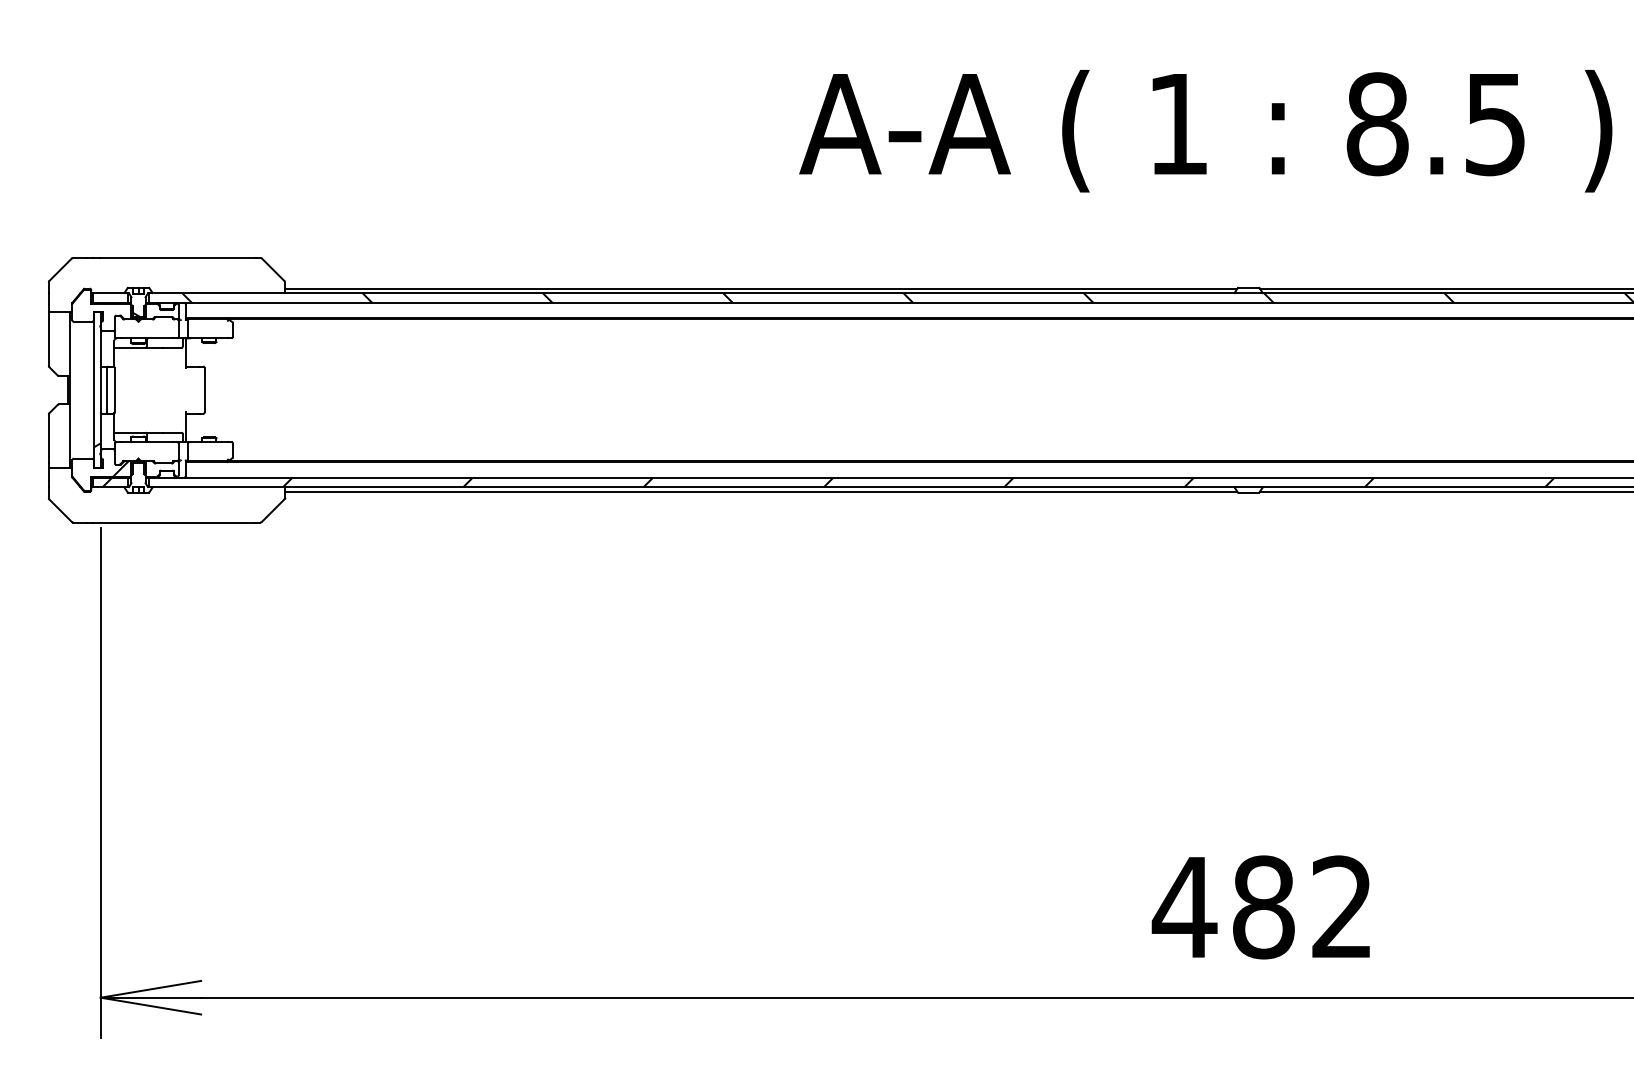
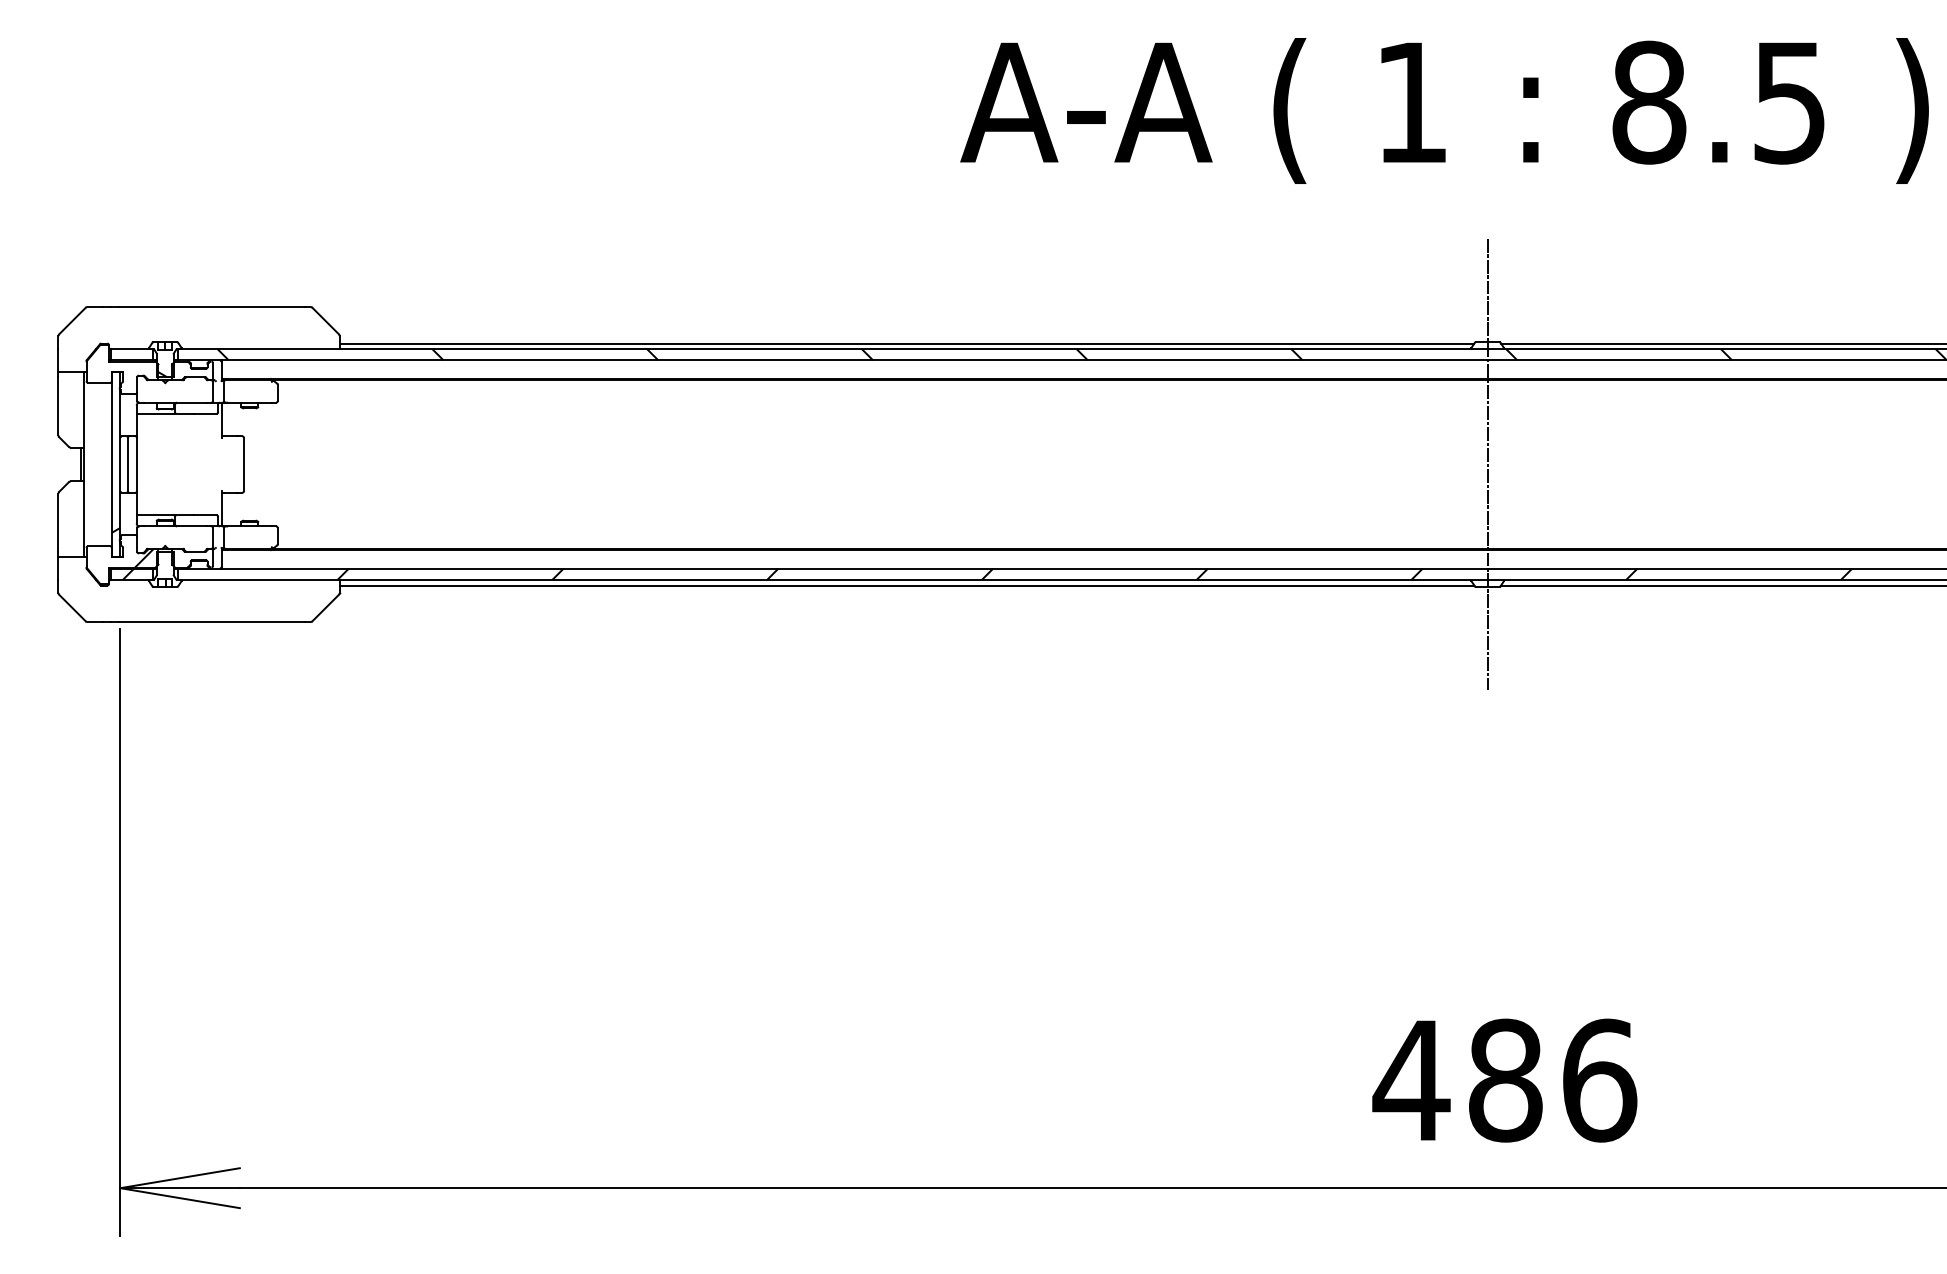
text: (1205, 130) -> (1444, 110), moved
line: (1248, 390) -> (1487, 464), added
text: (1343, 907) -> (1600, 1080), 482 -> 486

